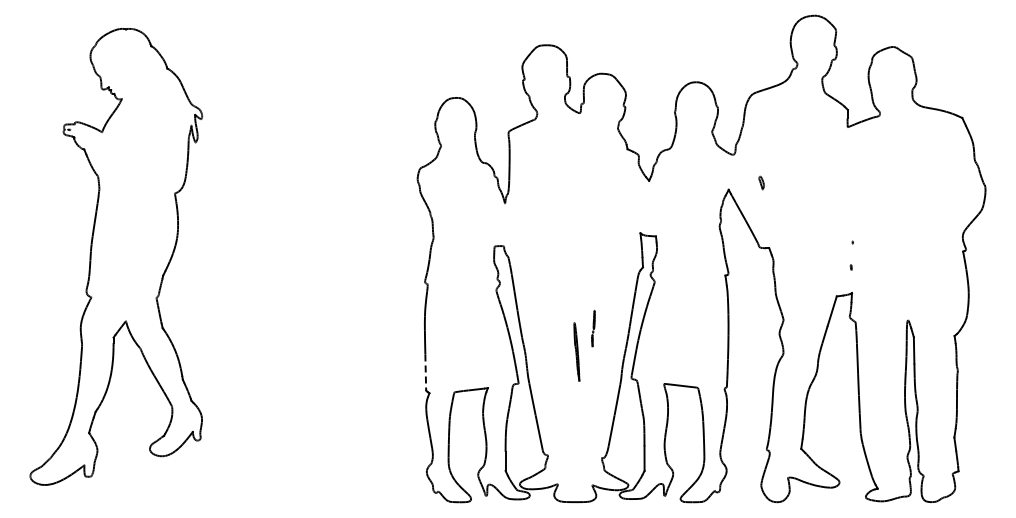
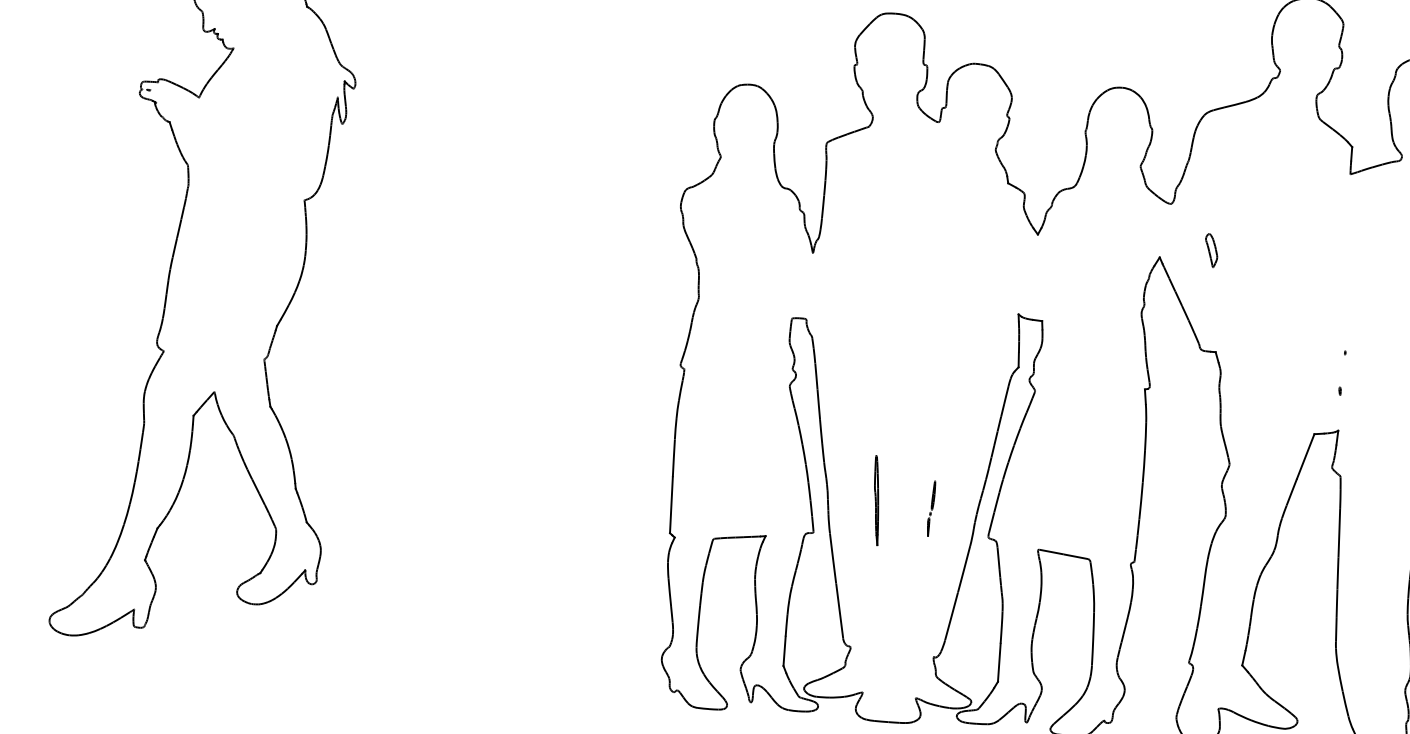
part: (761, 182) -> (1211, 249), size x1.67
line: (593, 328) -> (931, 508), moved
line: (576, 351) -> (876, 499), moved
line: (425, 373) -> (670, 506), dashed -> solid

